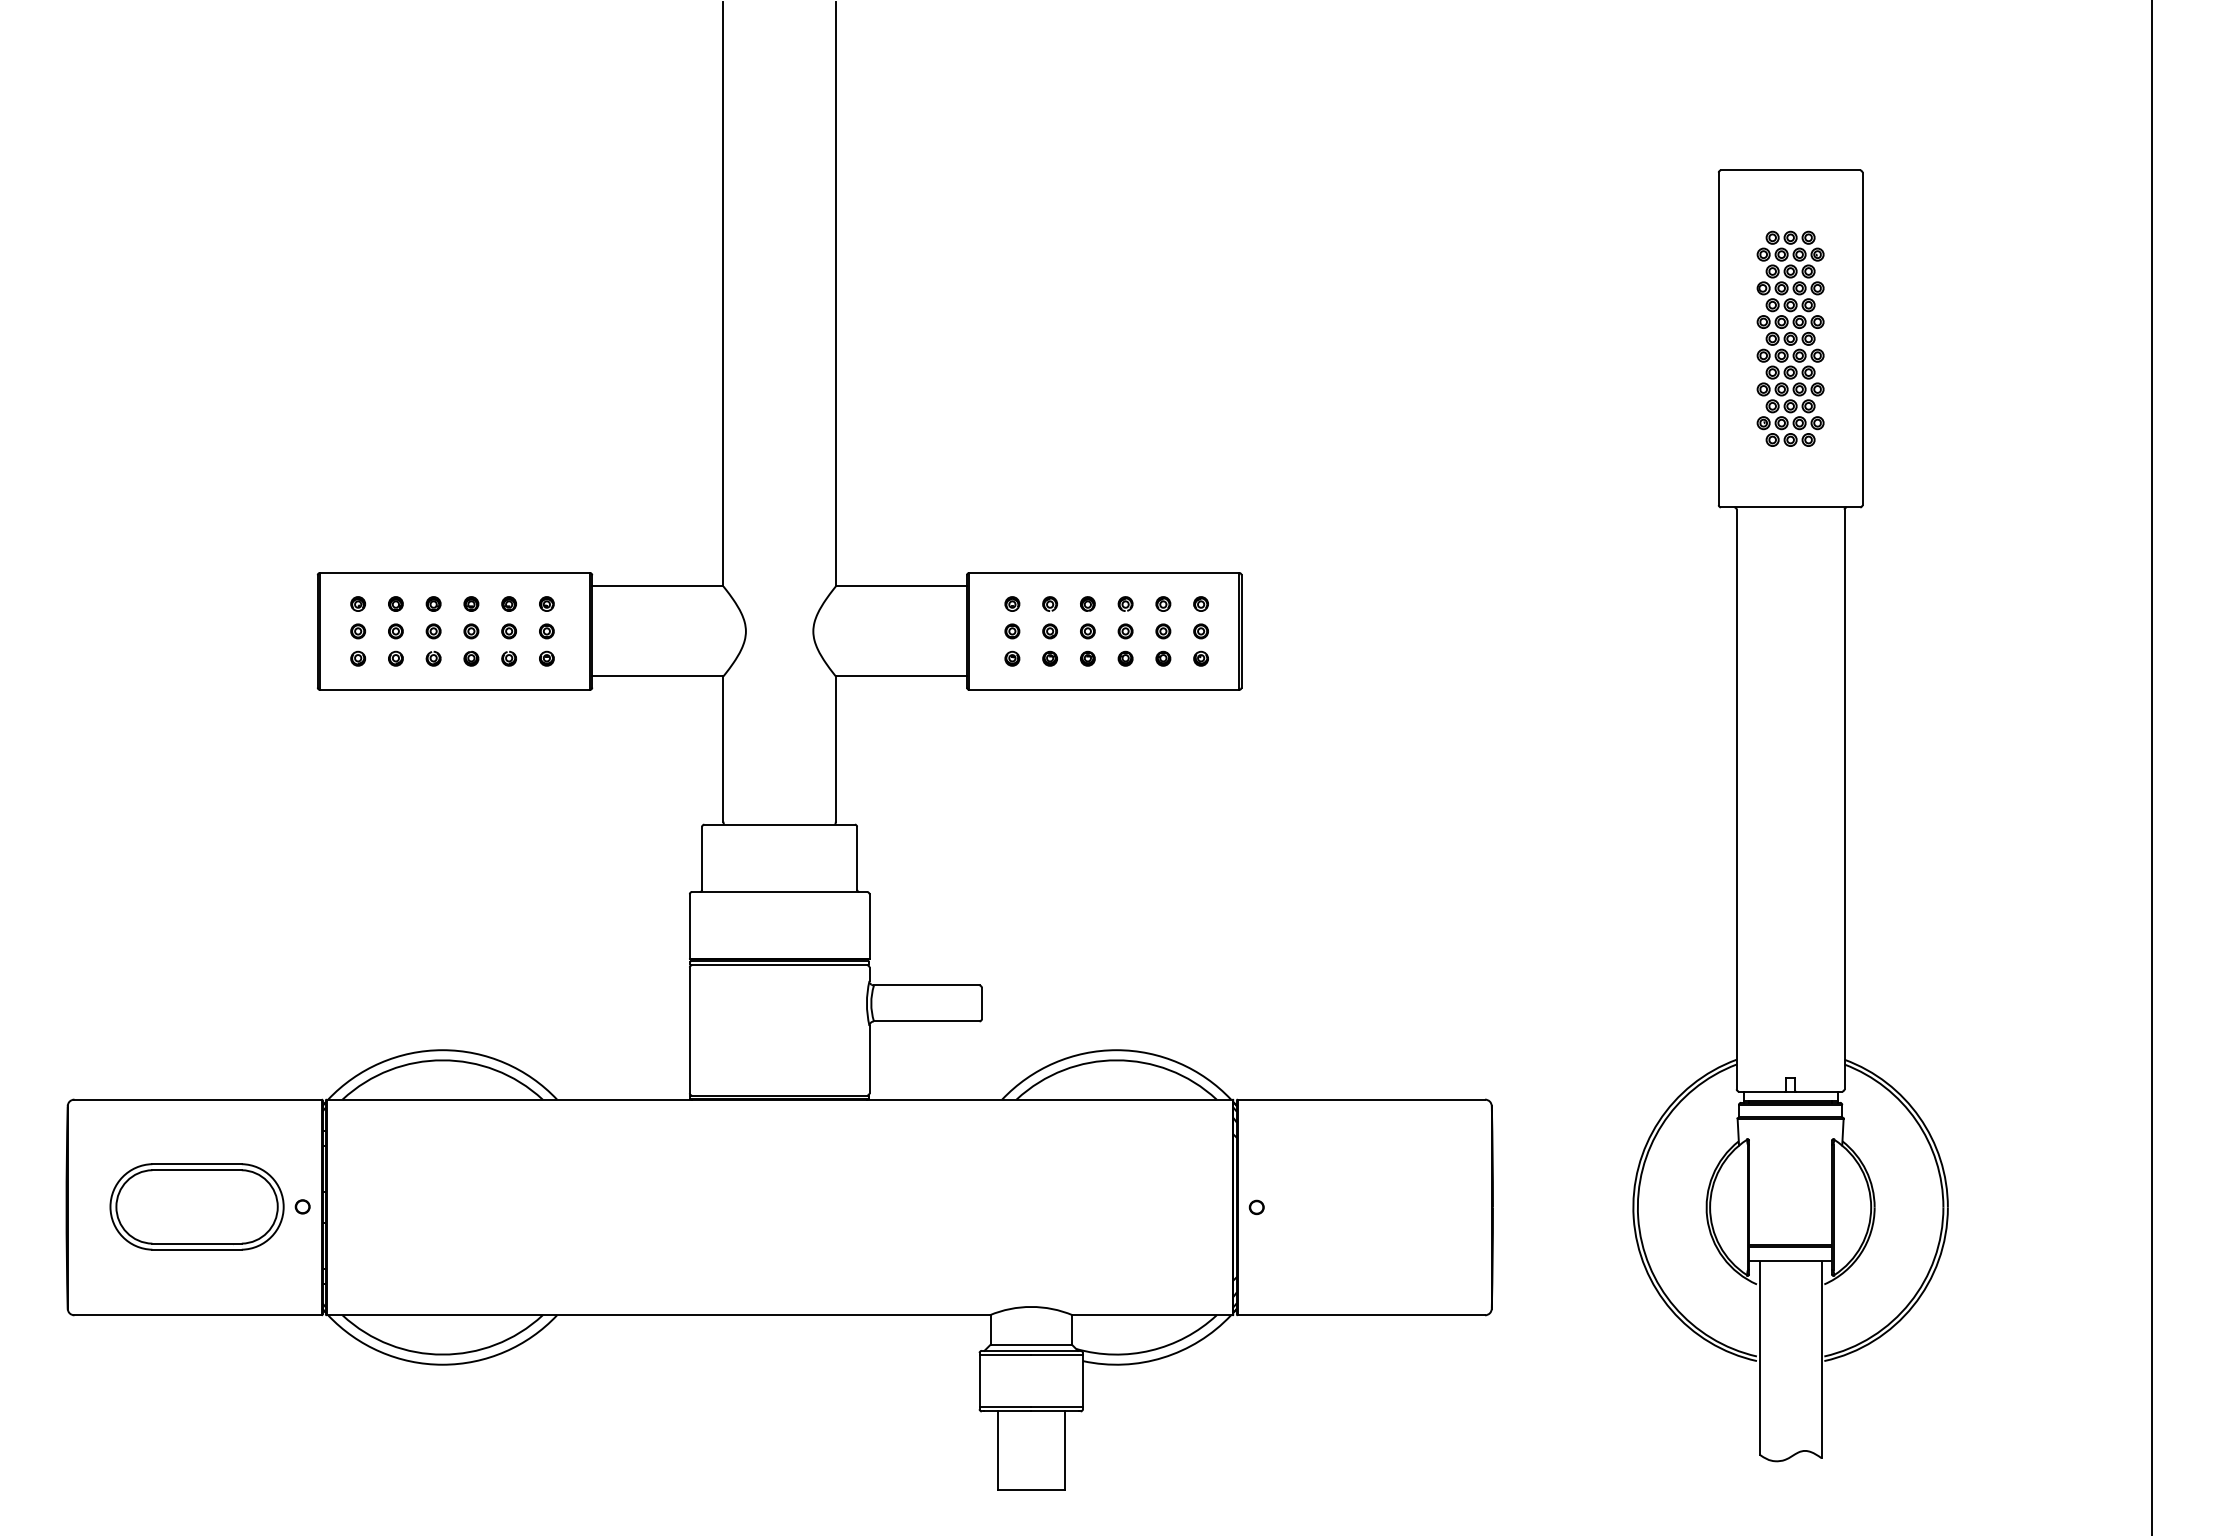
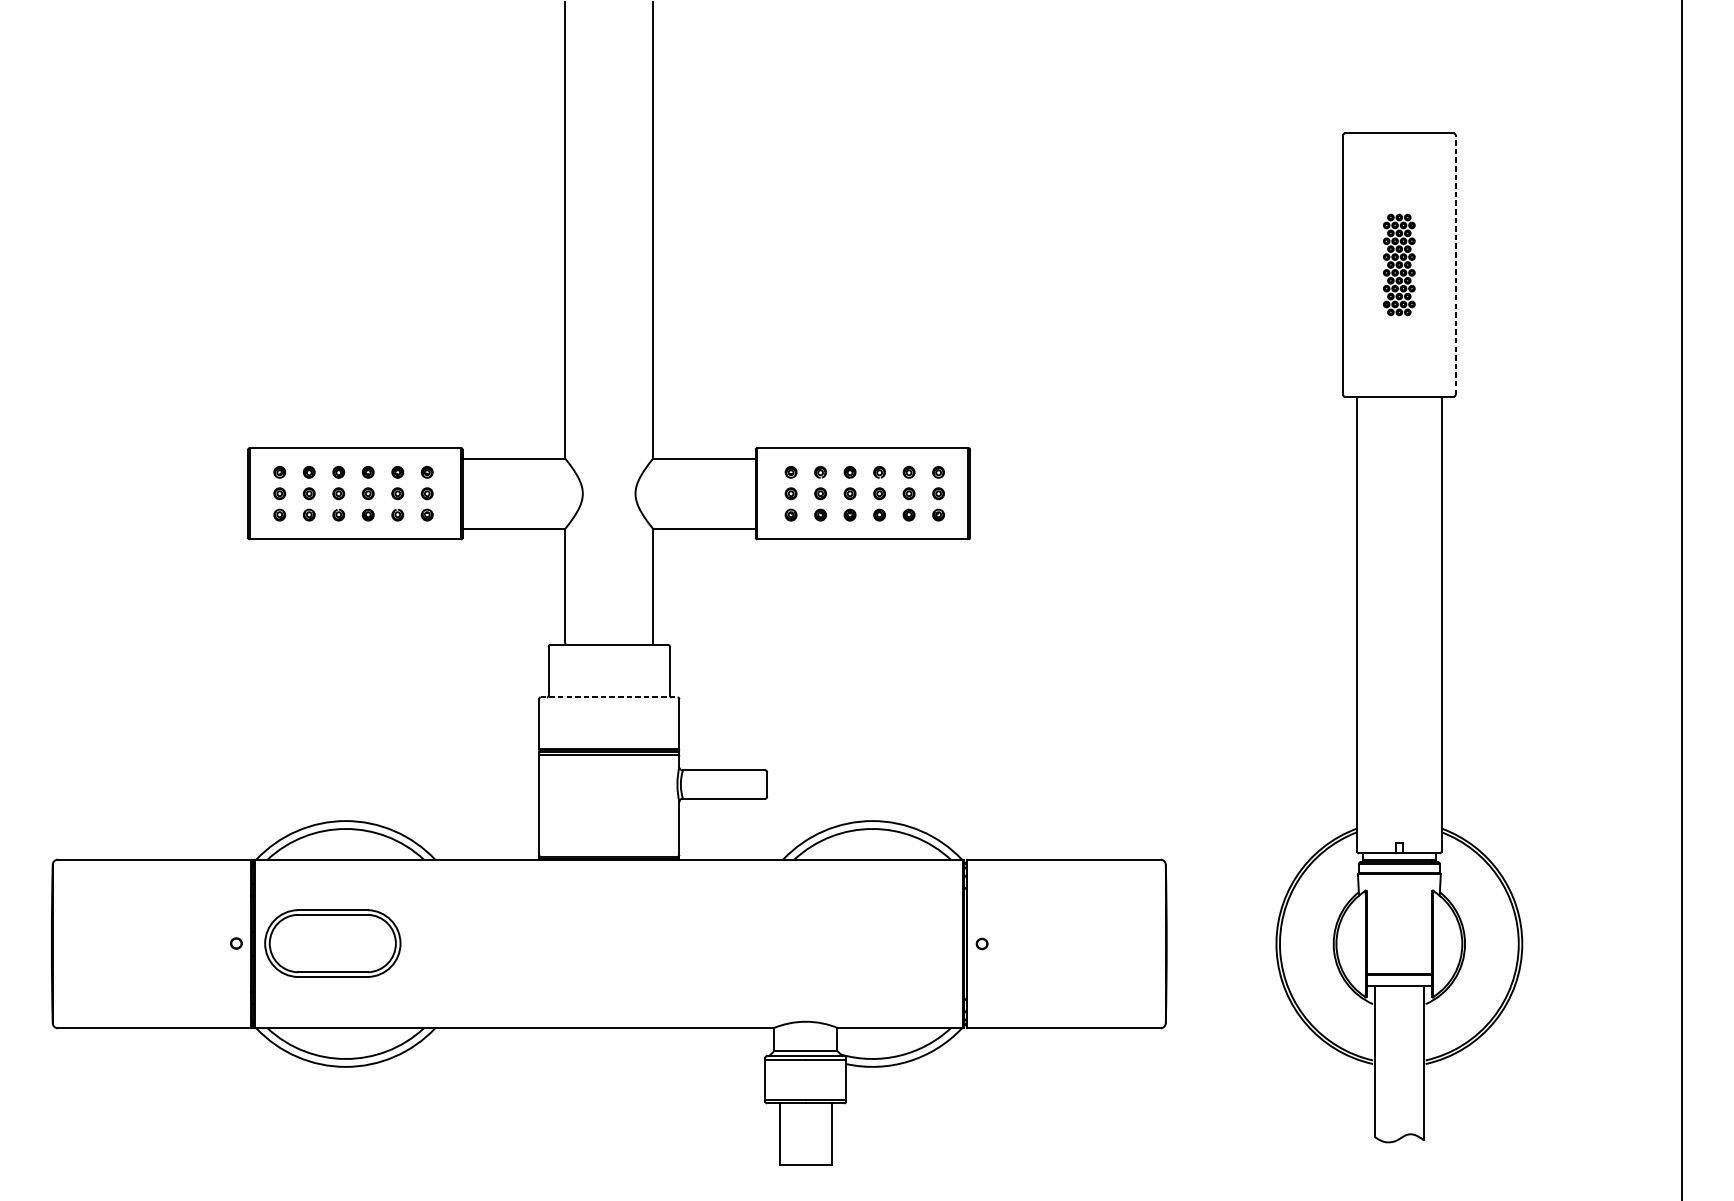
part: (1790, 338) -> (1399, 264), size x0.6
line: (1862, 338) -> (1455, 264), solid -> dashed
line: (779, 892) -> (609, 697), solid -> dashed
part: (196, 1206) -> (332, 943), moved

